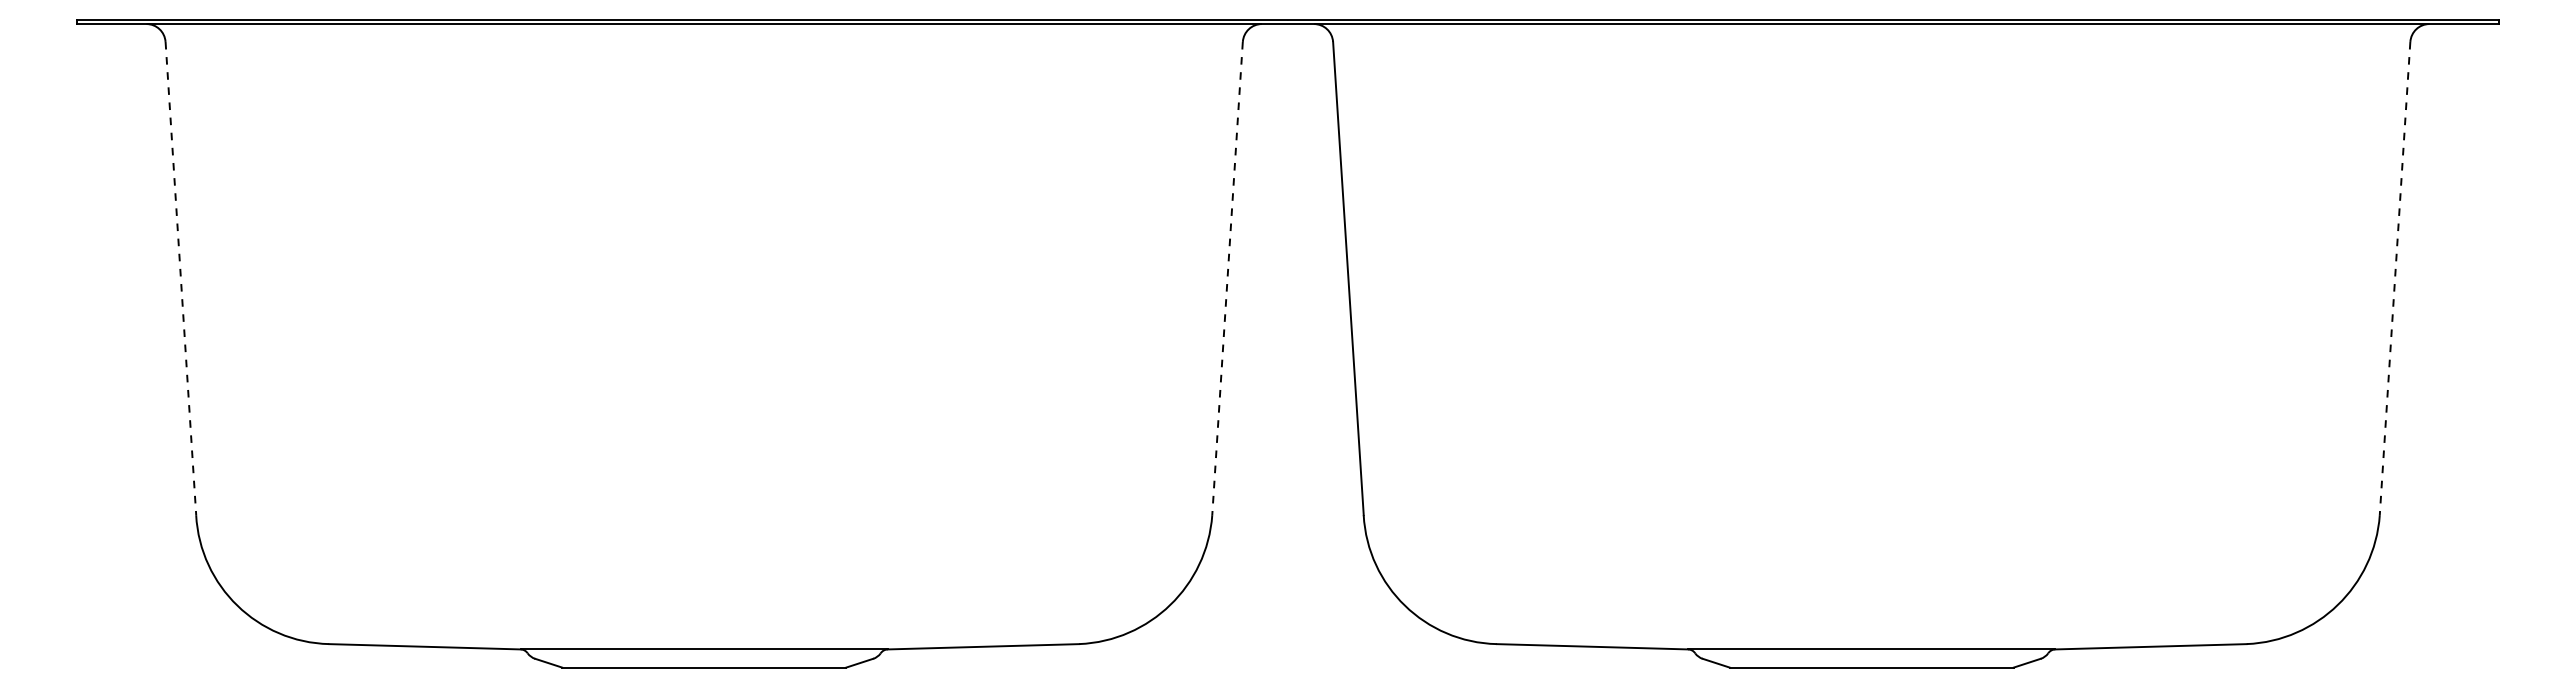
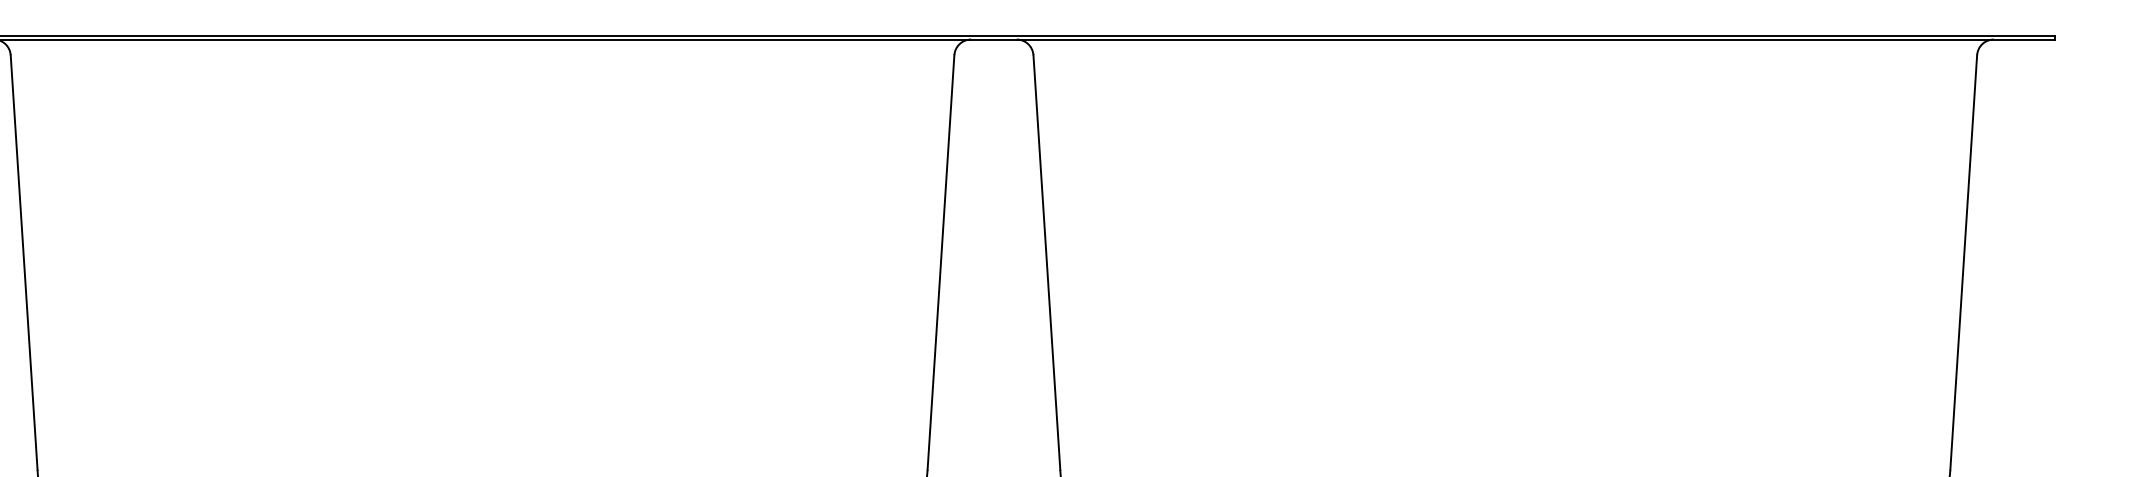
line: (180, 279) -> (23, 263), dashed -> solid
line: (1227, 279) -> (940, 263), dashed -> solid
line: (2395, 279) -> (1964, 263), dashed -> solid

